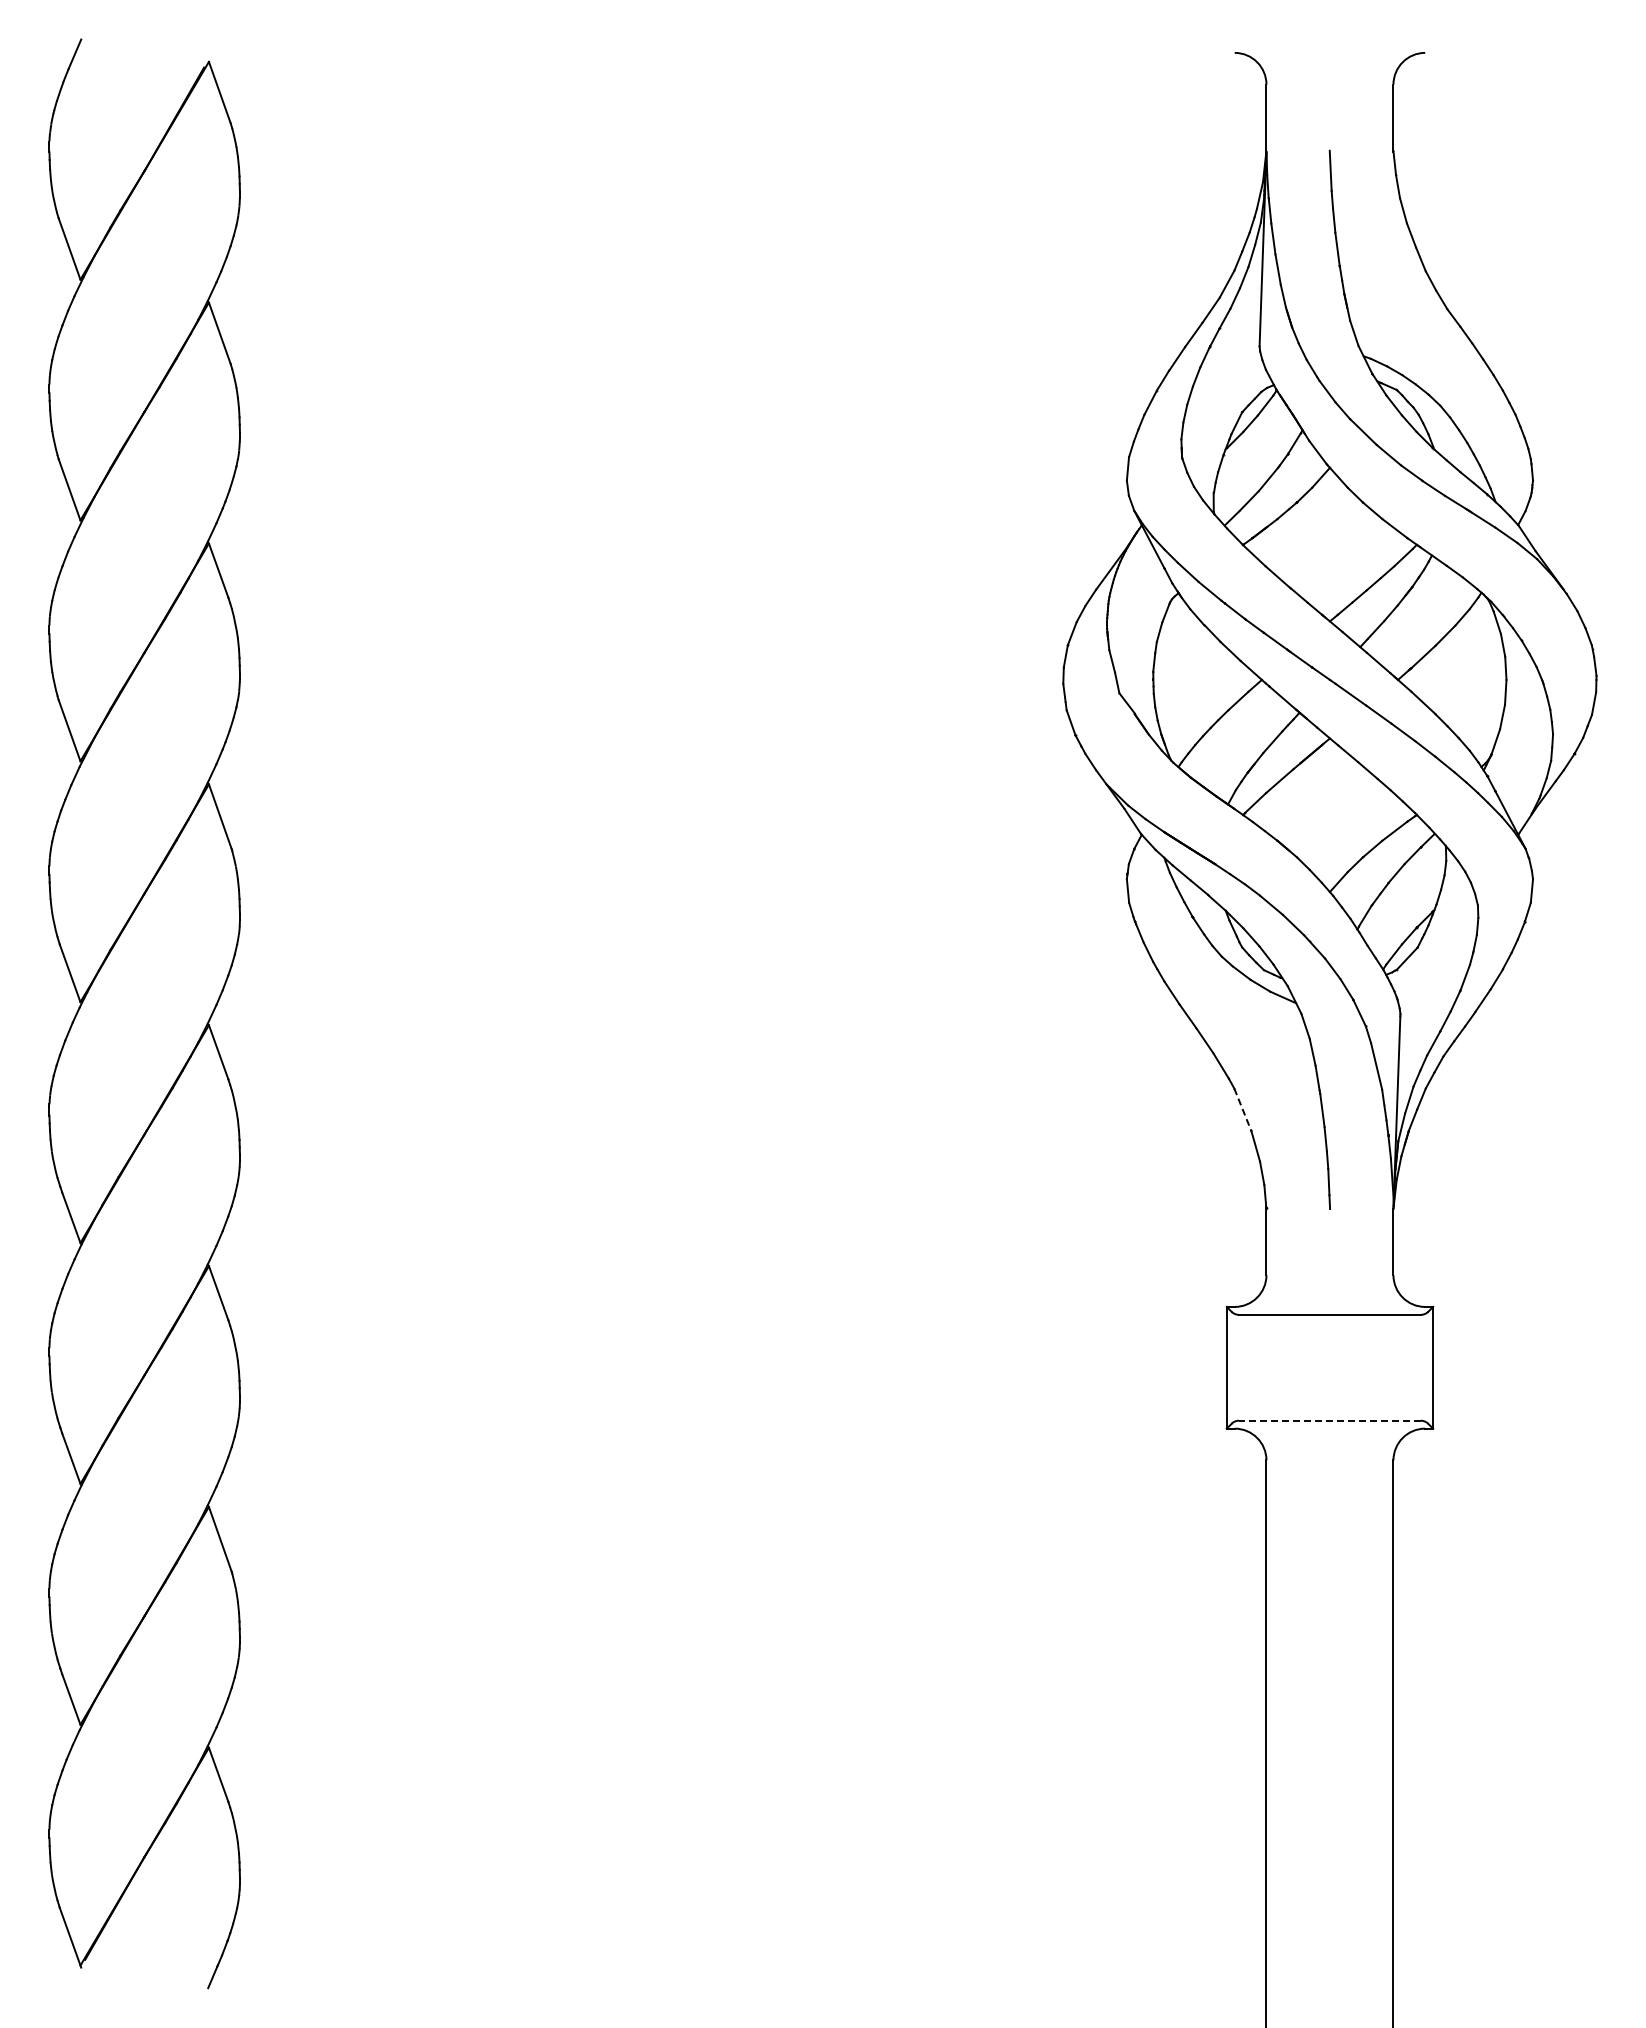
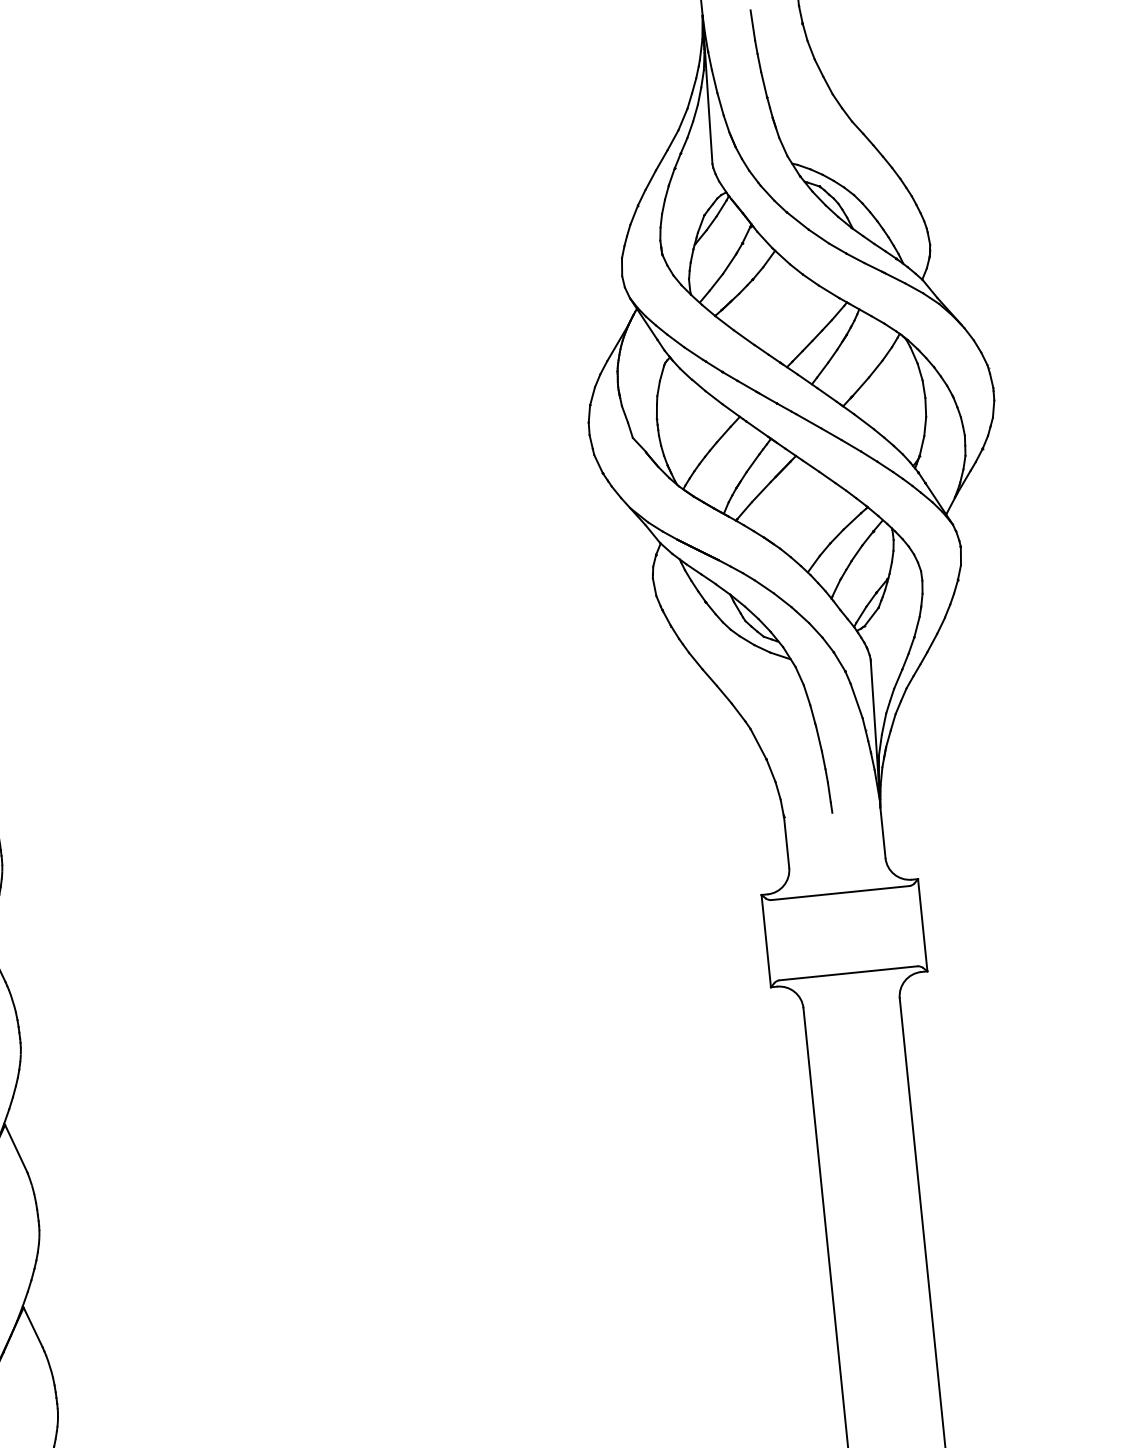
line: (1243, 1110) -> (759, 744), dashed -> solid
line: (1329, 1420) -> (848, 973), dashed -> solid

